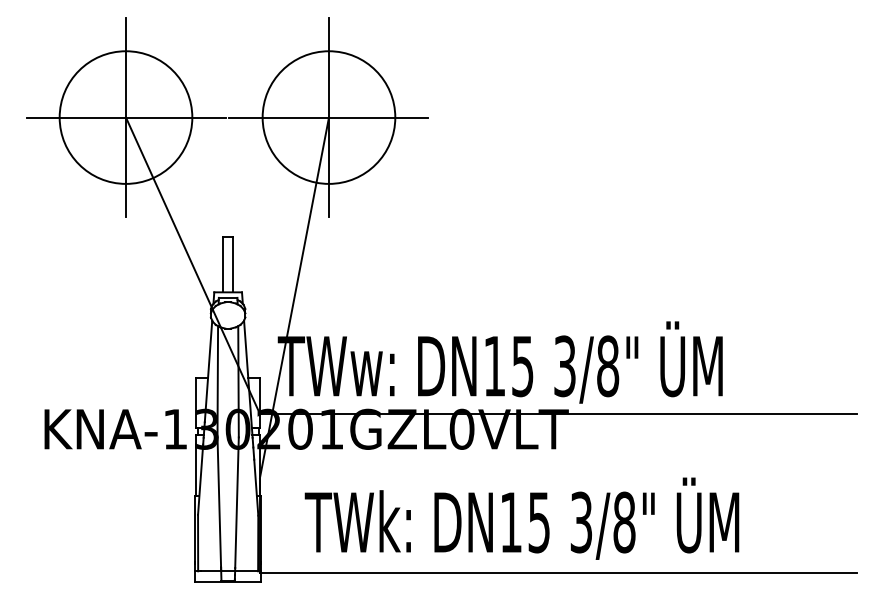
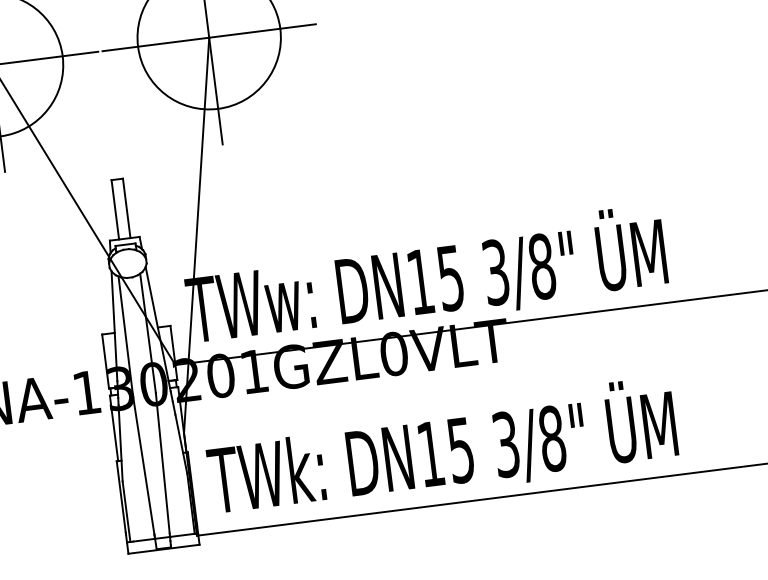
text: (521, 518) -> (441, 448), moved

